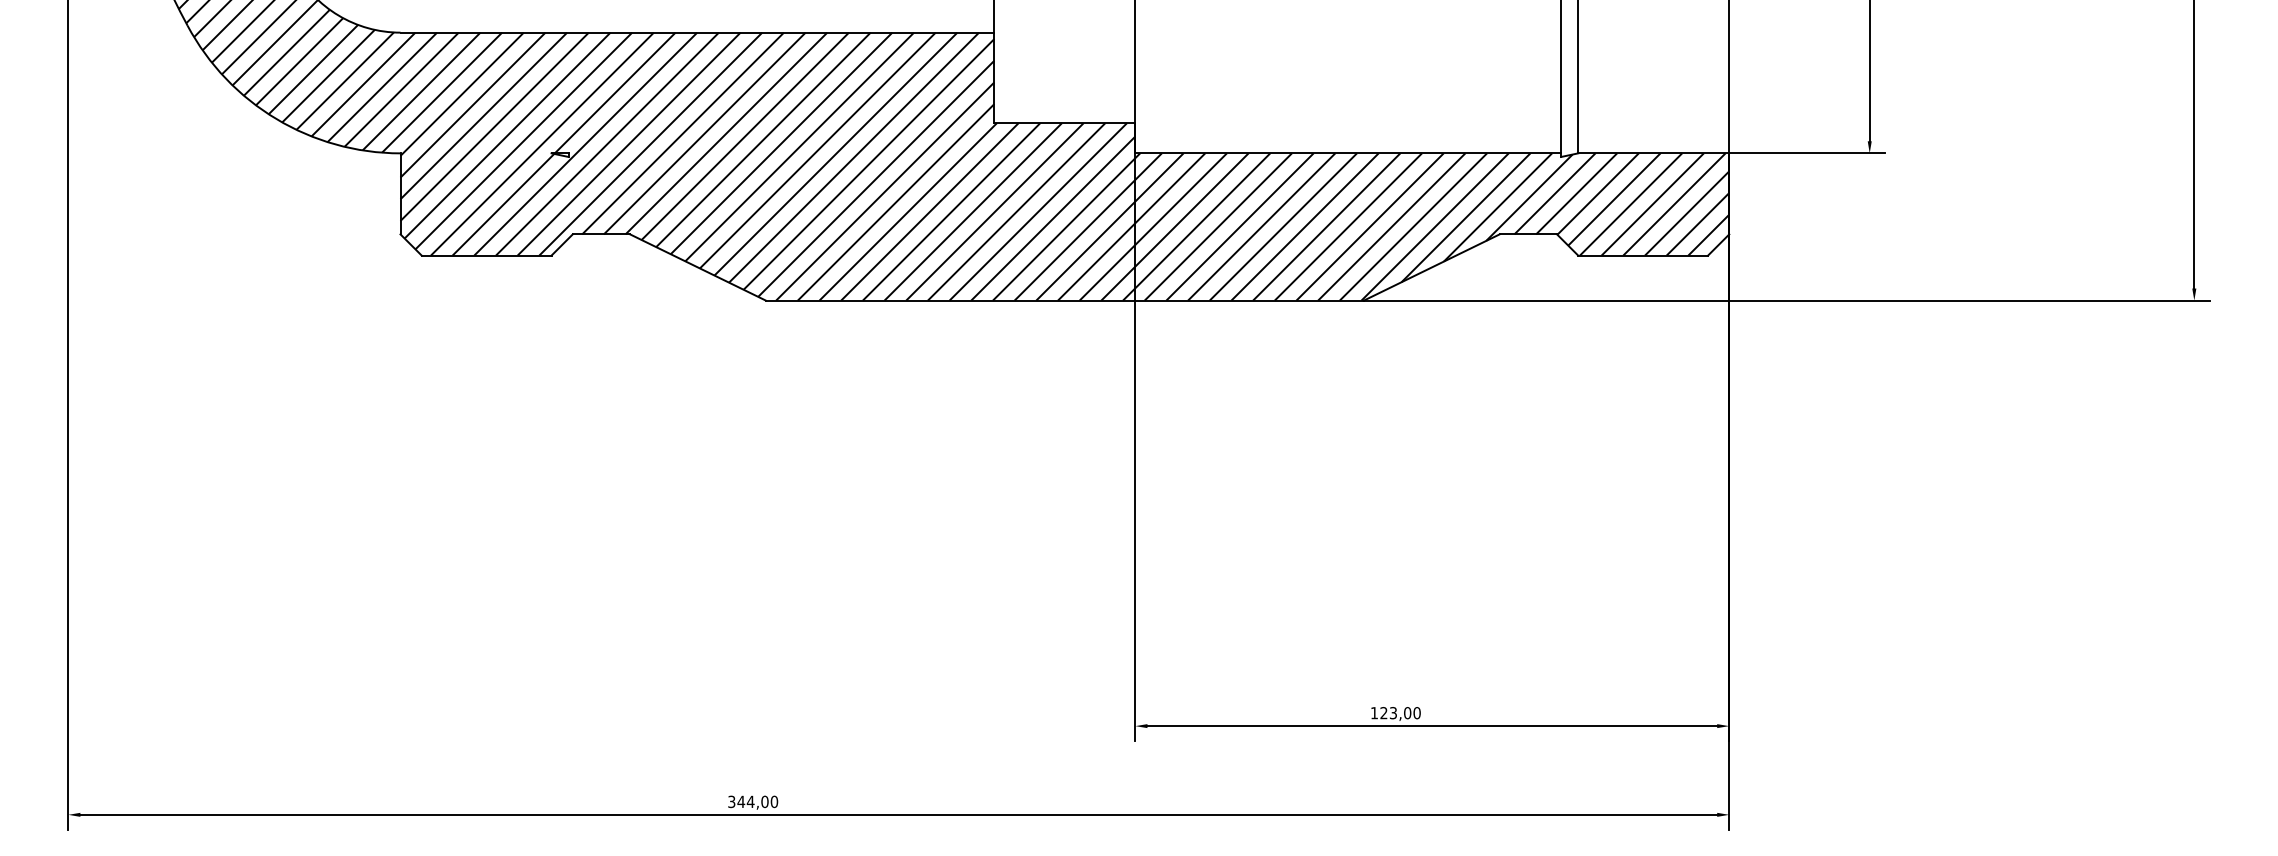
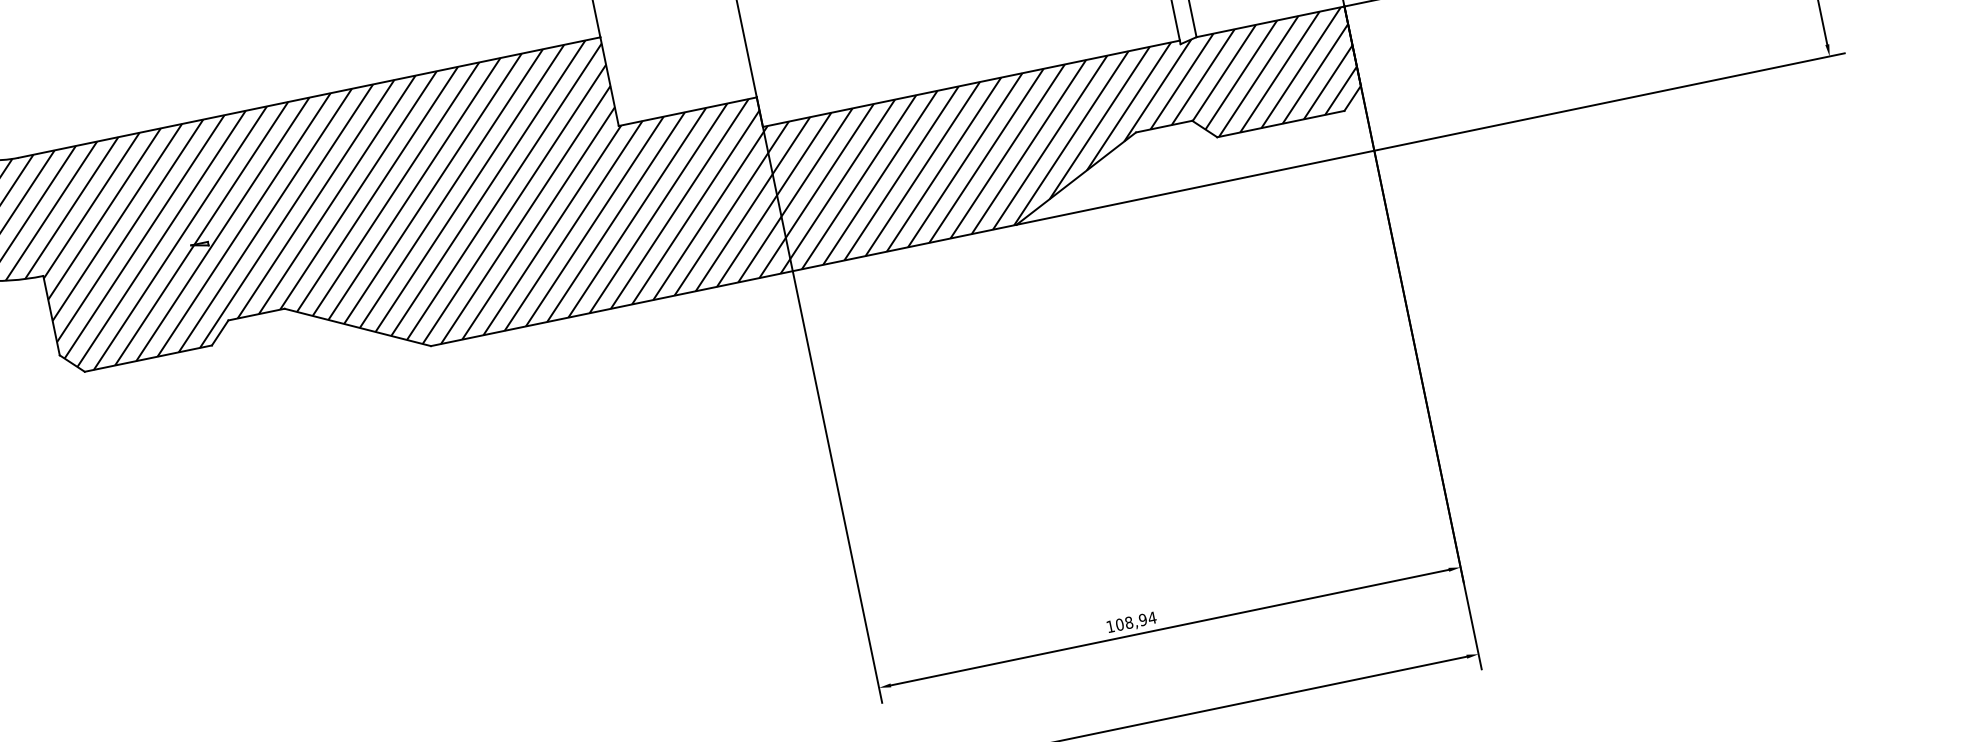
text: (1400, 713) -> (1136, 621), 123,00 -> 108,94

